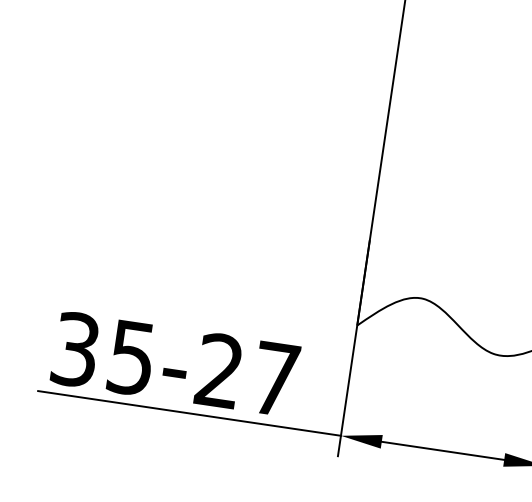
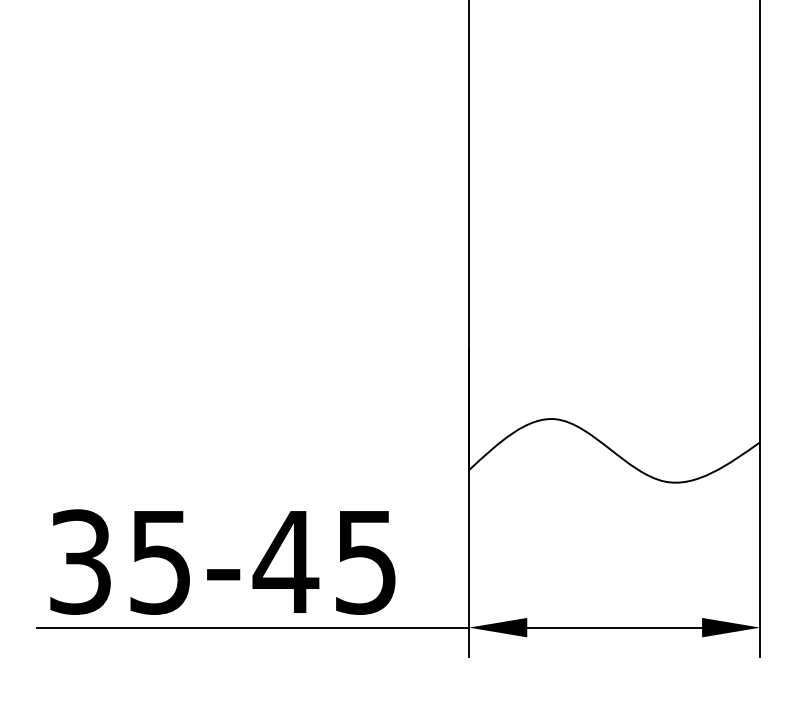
text: (245, 374) -> (323, 561), 35-27 -> 35-45

